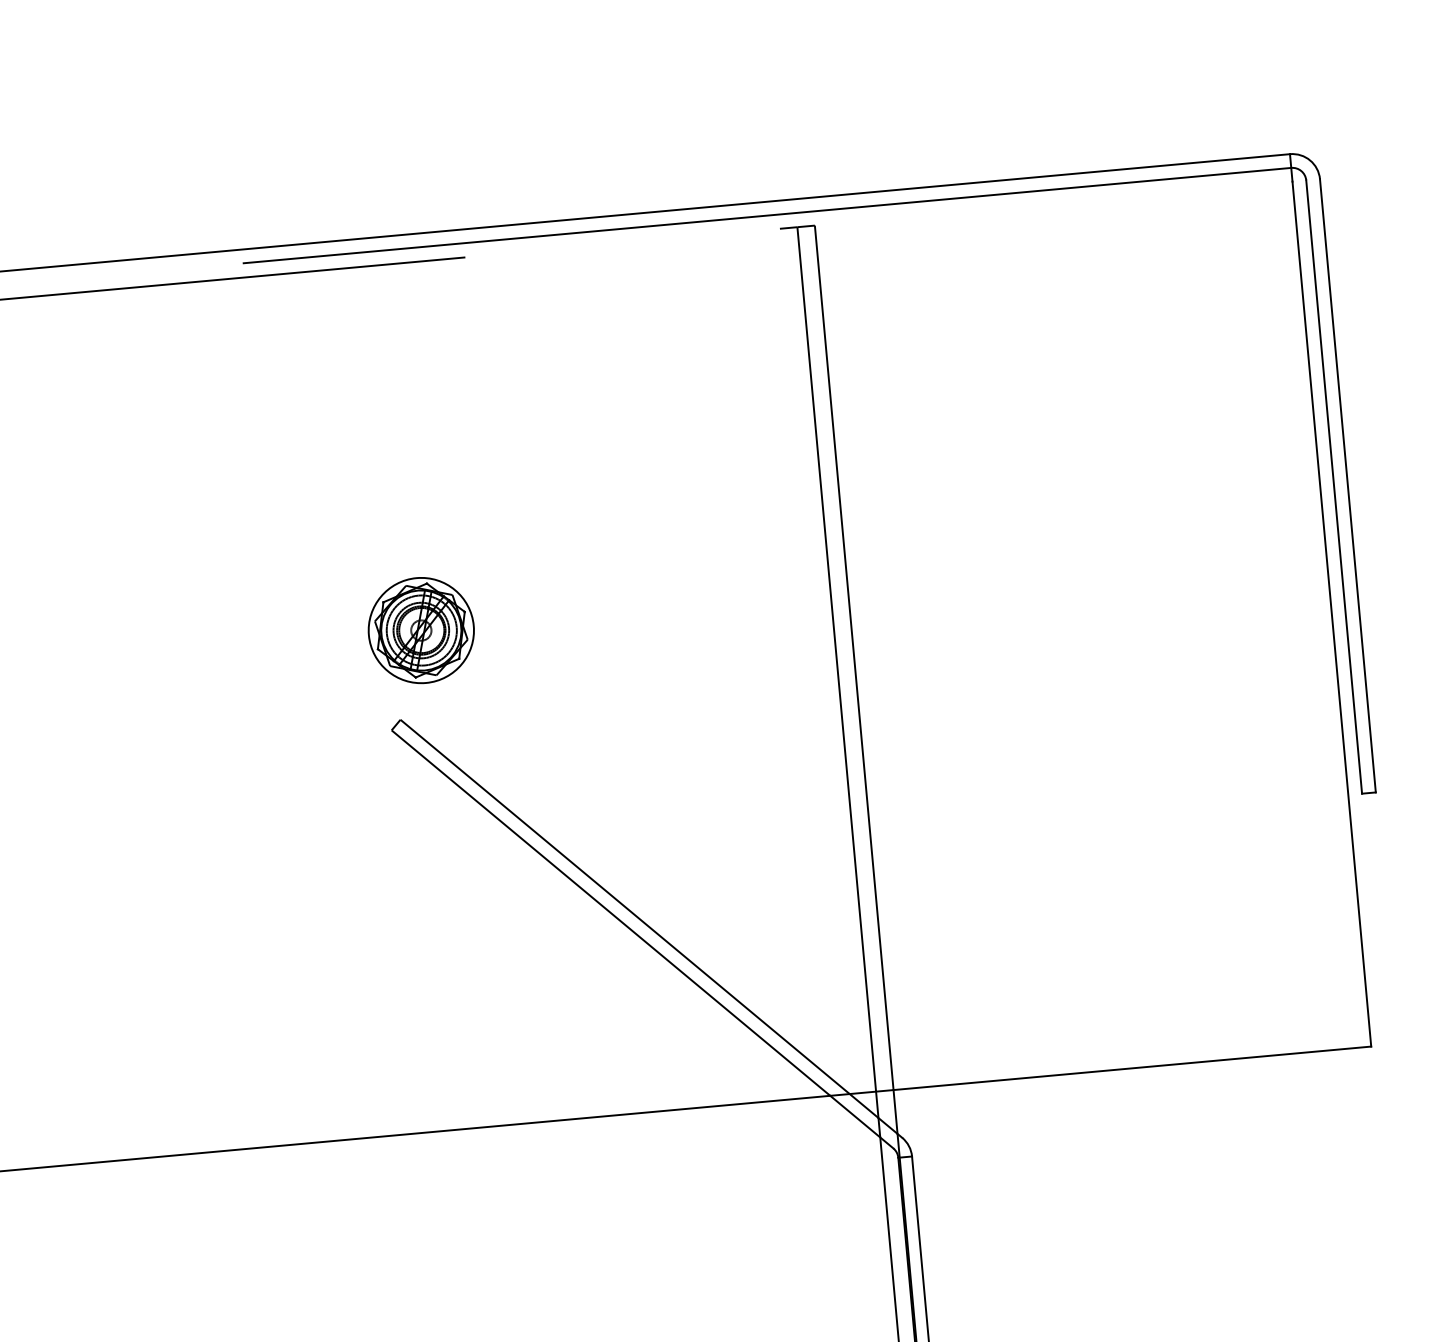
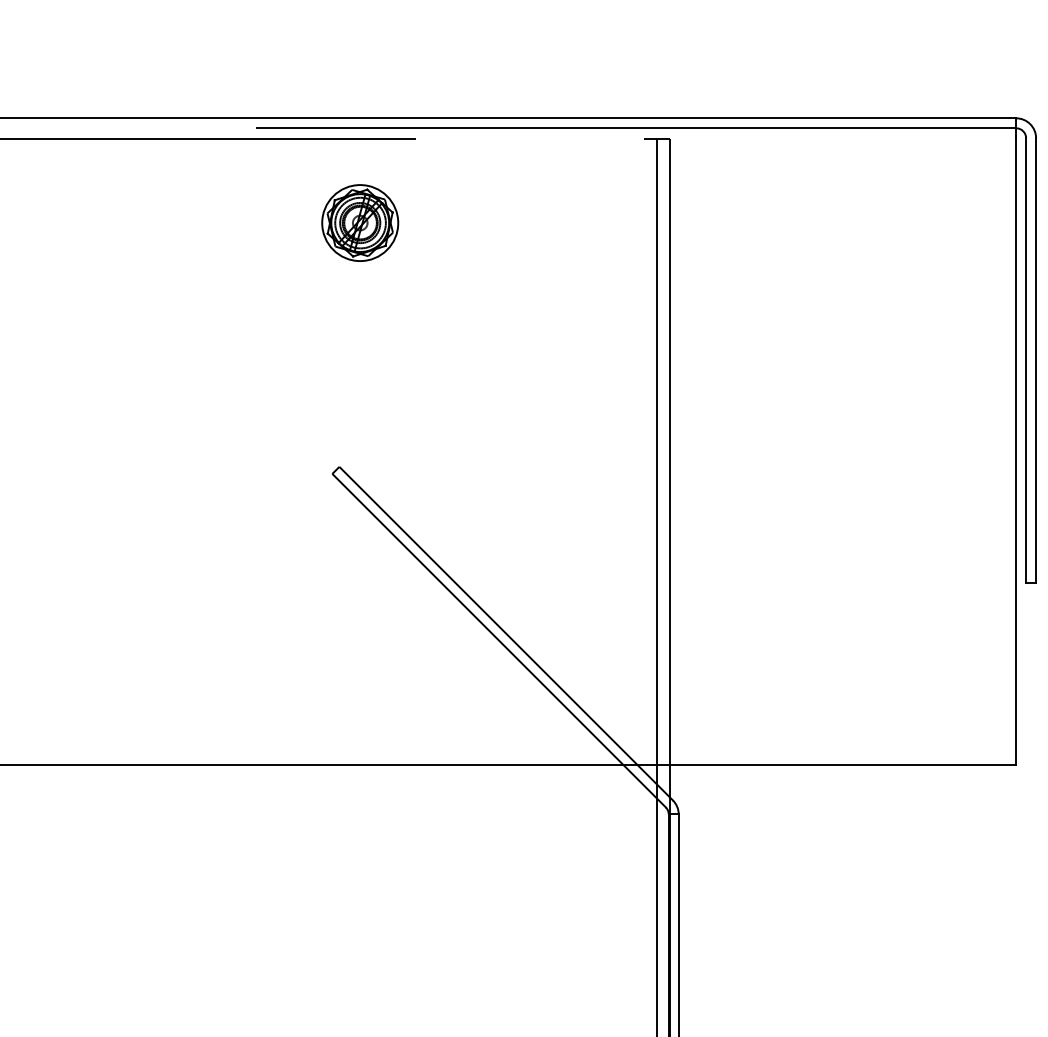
part: (421, 629) -> (360, 222), moved

